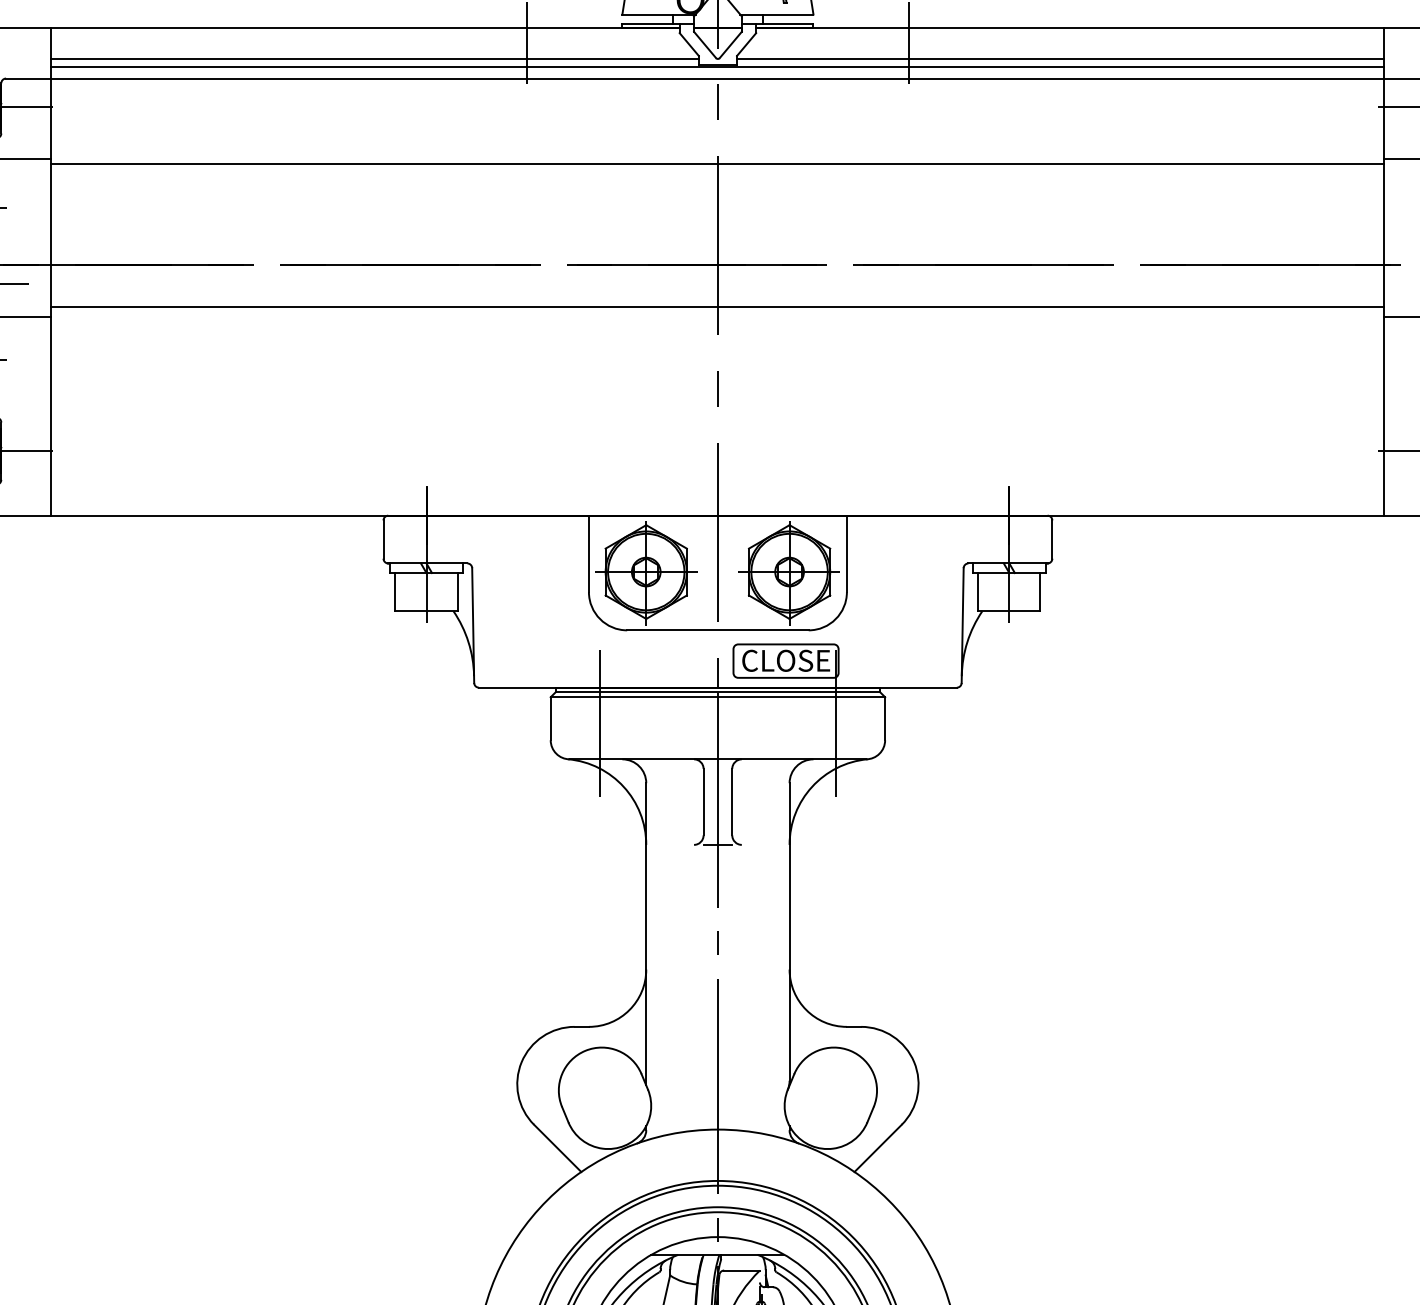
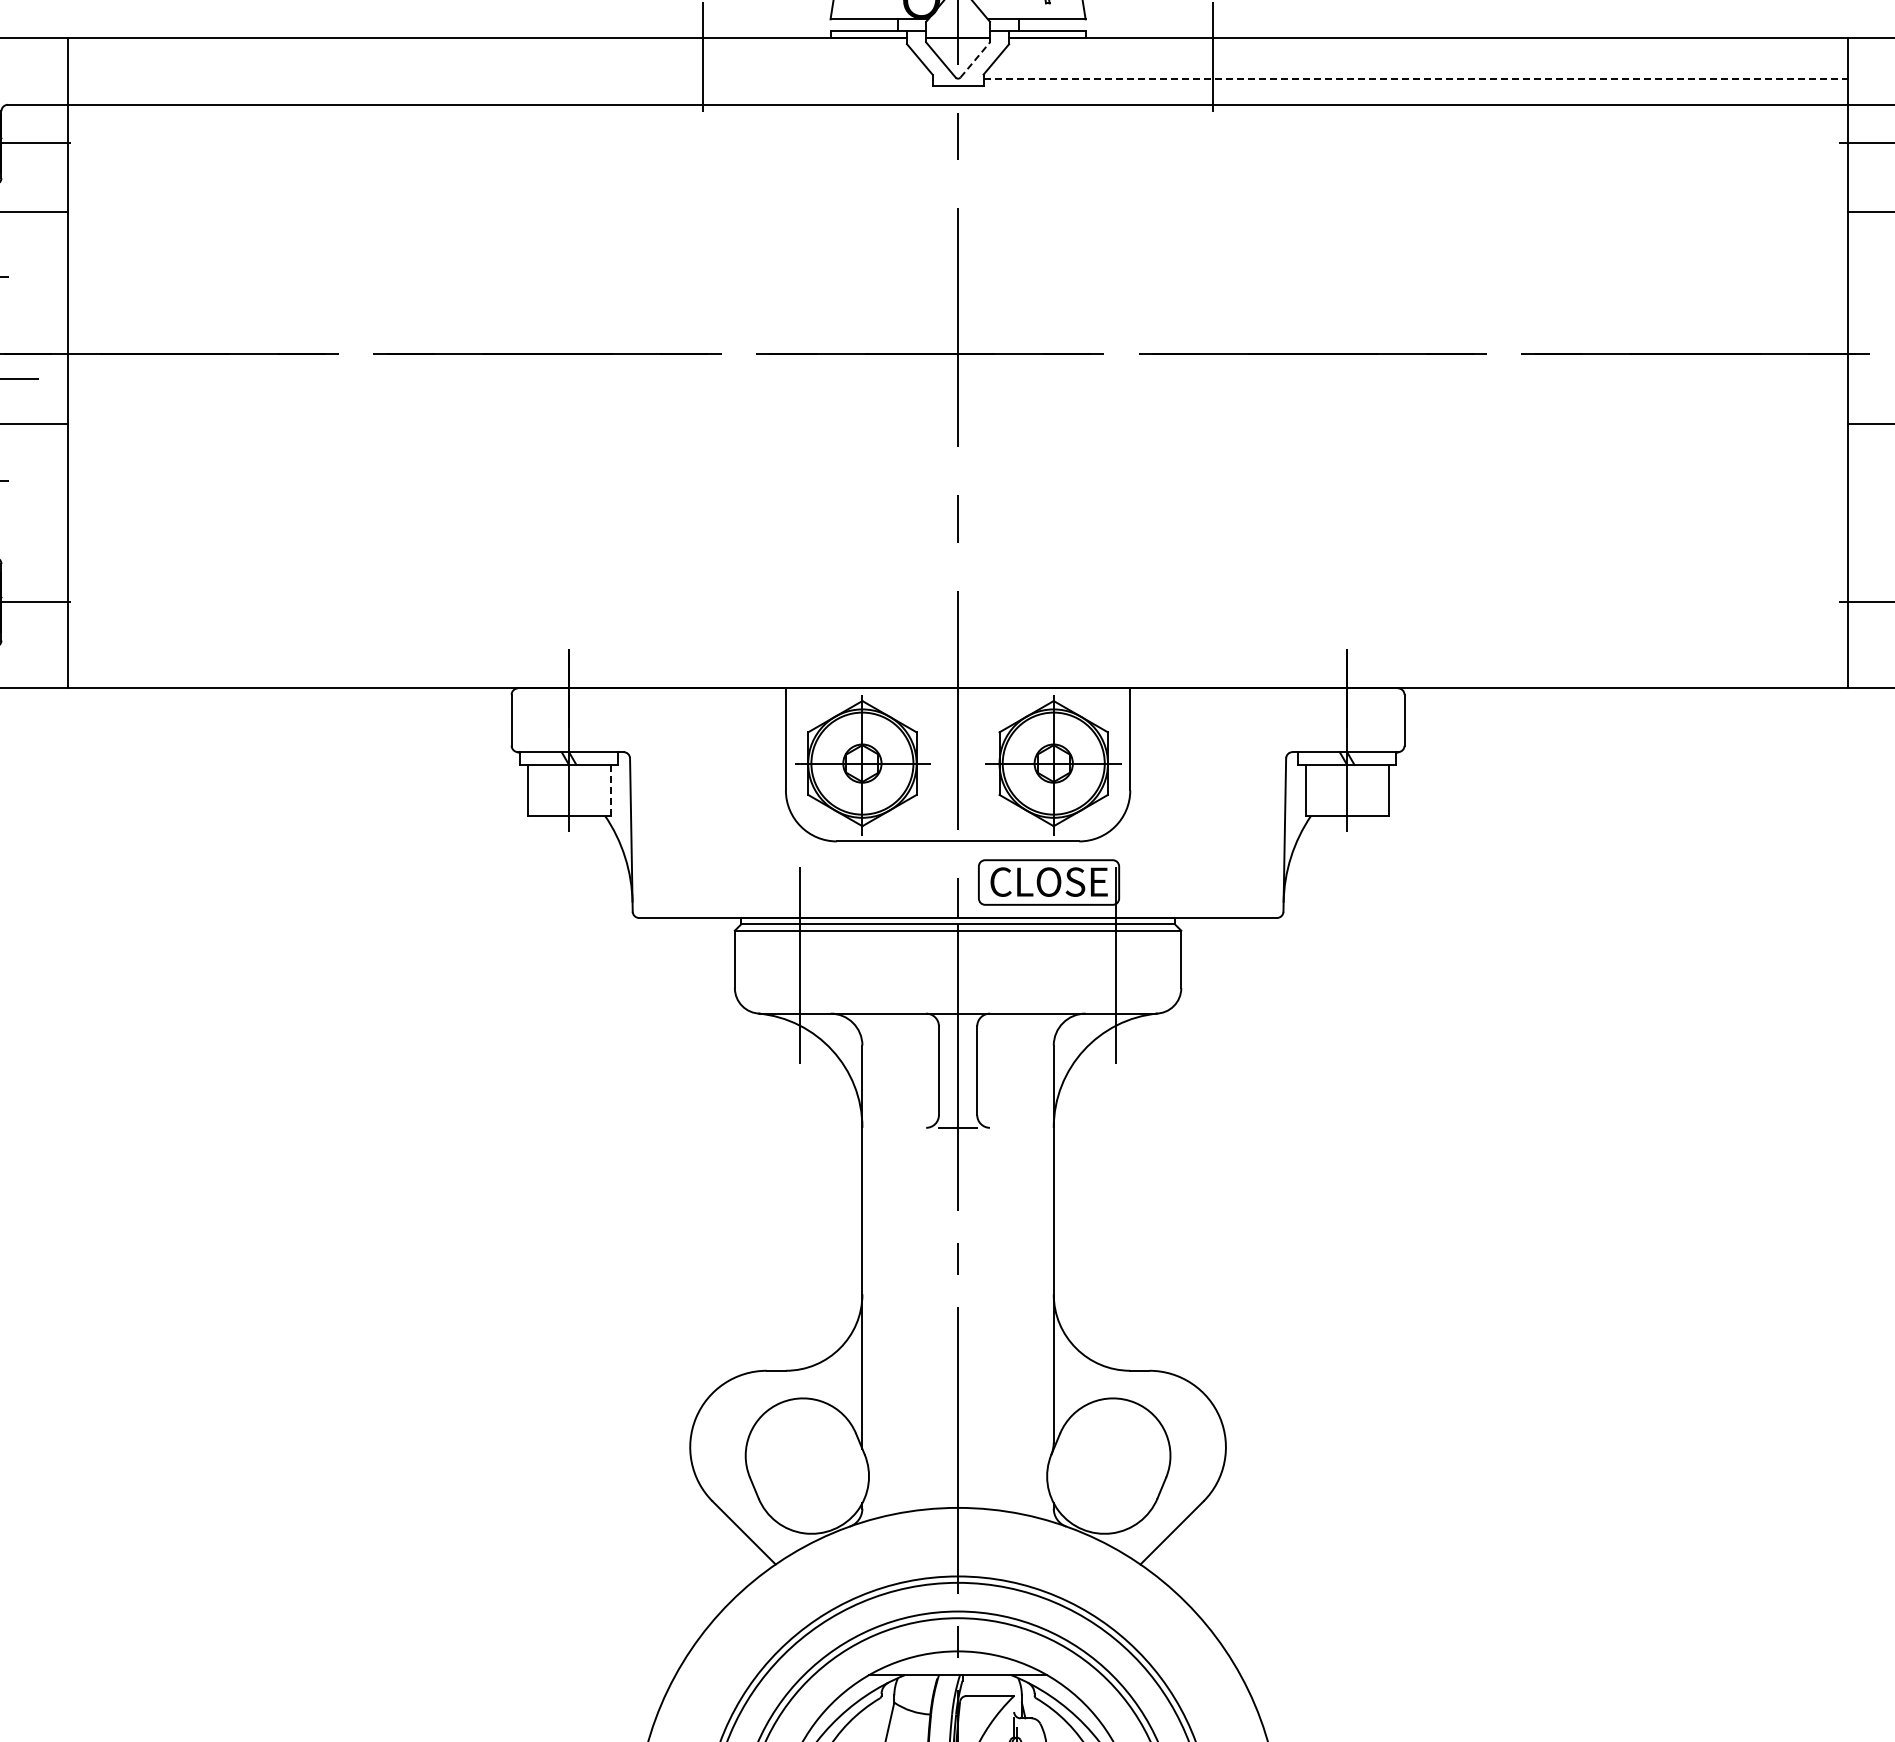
line: (730, 44) -> (975, 59), solid -> dashed
line: (375, 59) -> (500, 79), removed
line: (1061, 59) -> (1416, 79), solid -> dashed
line: (717, 66) -> (957, 88), removed
line: (717, 164) -> (957, 219), removed
line: (717, 307) -> (957, 410), removed
line: (457, 592) -> (610, 790), solid -> dashed

